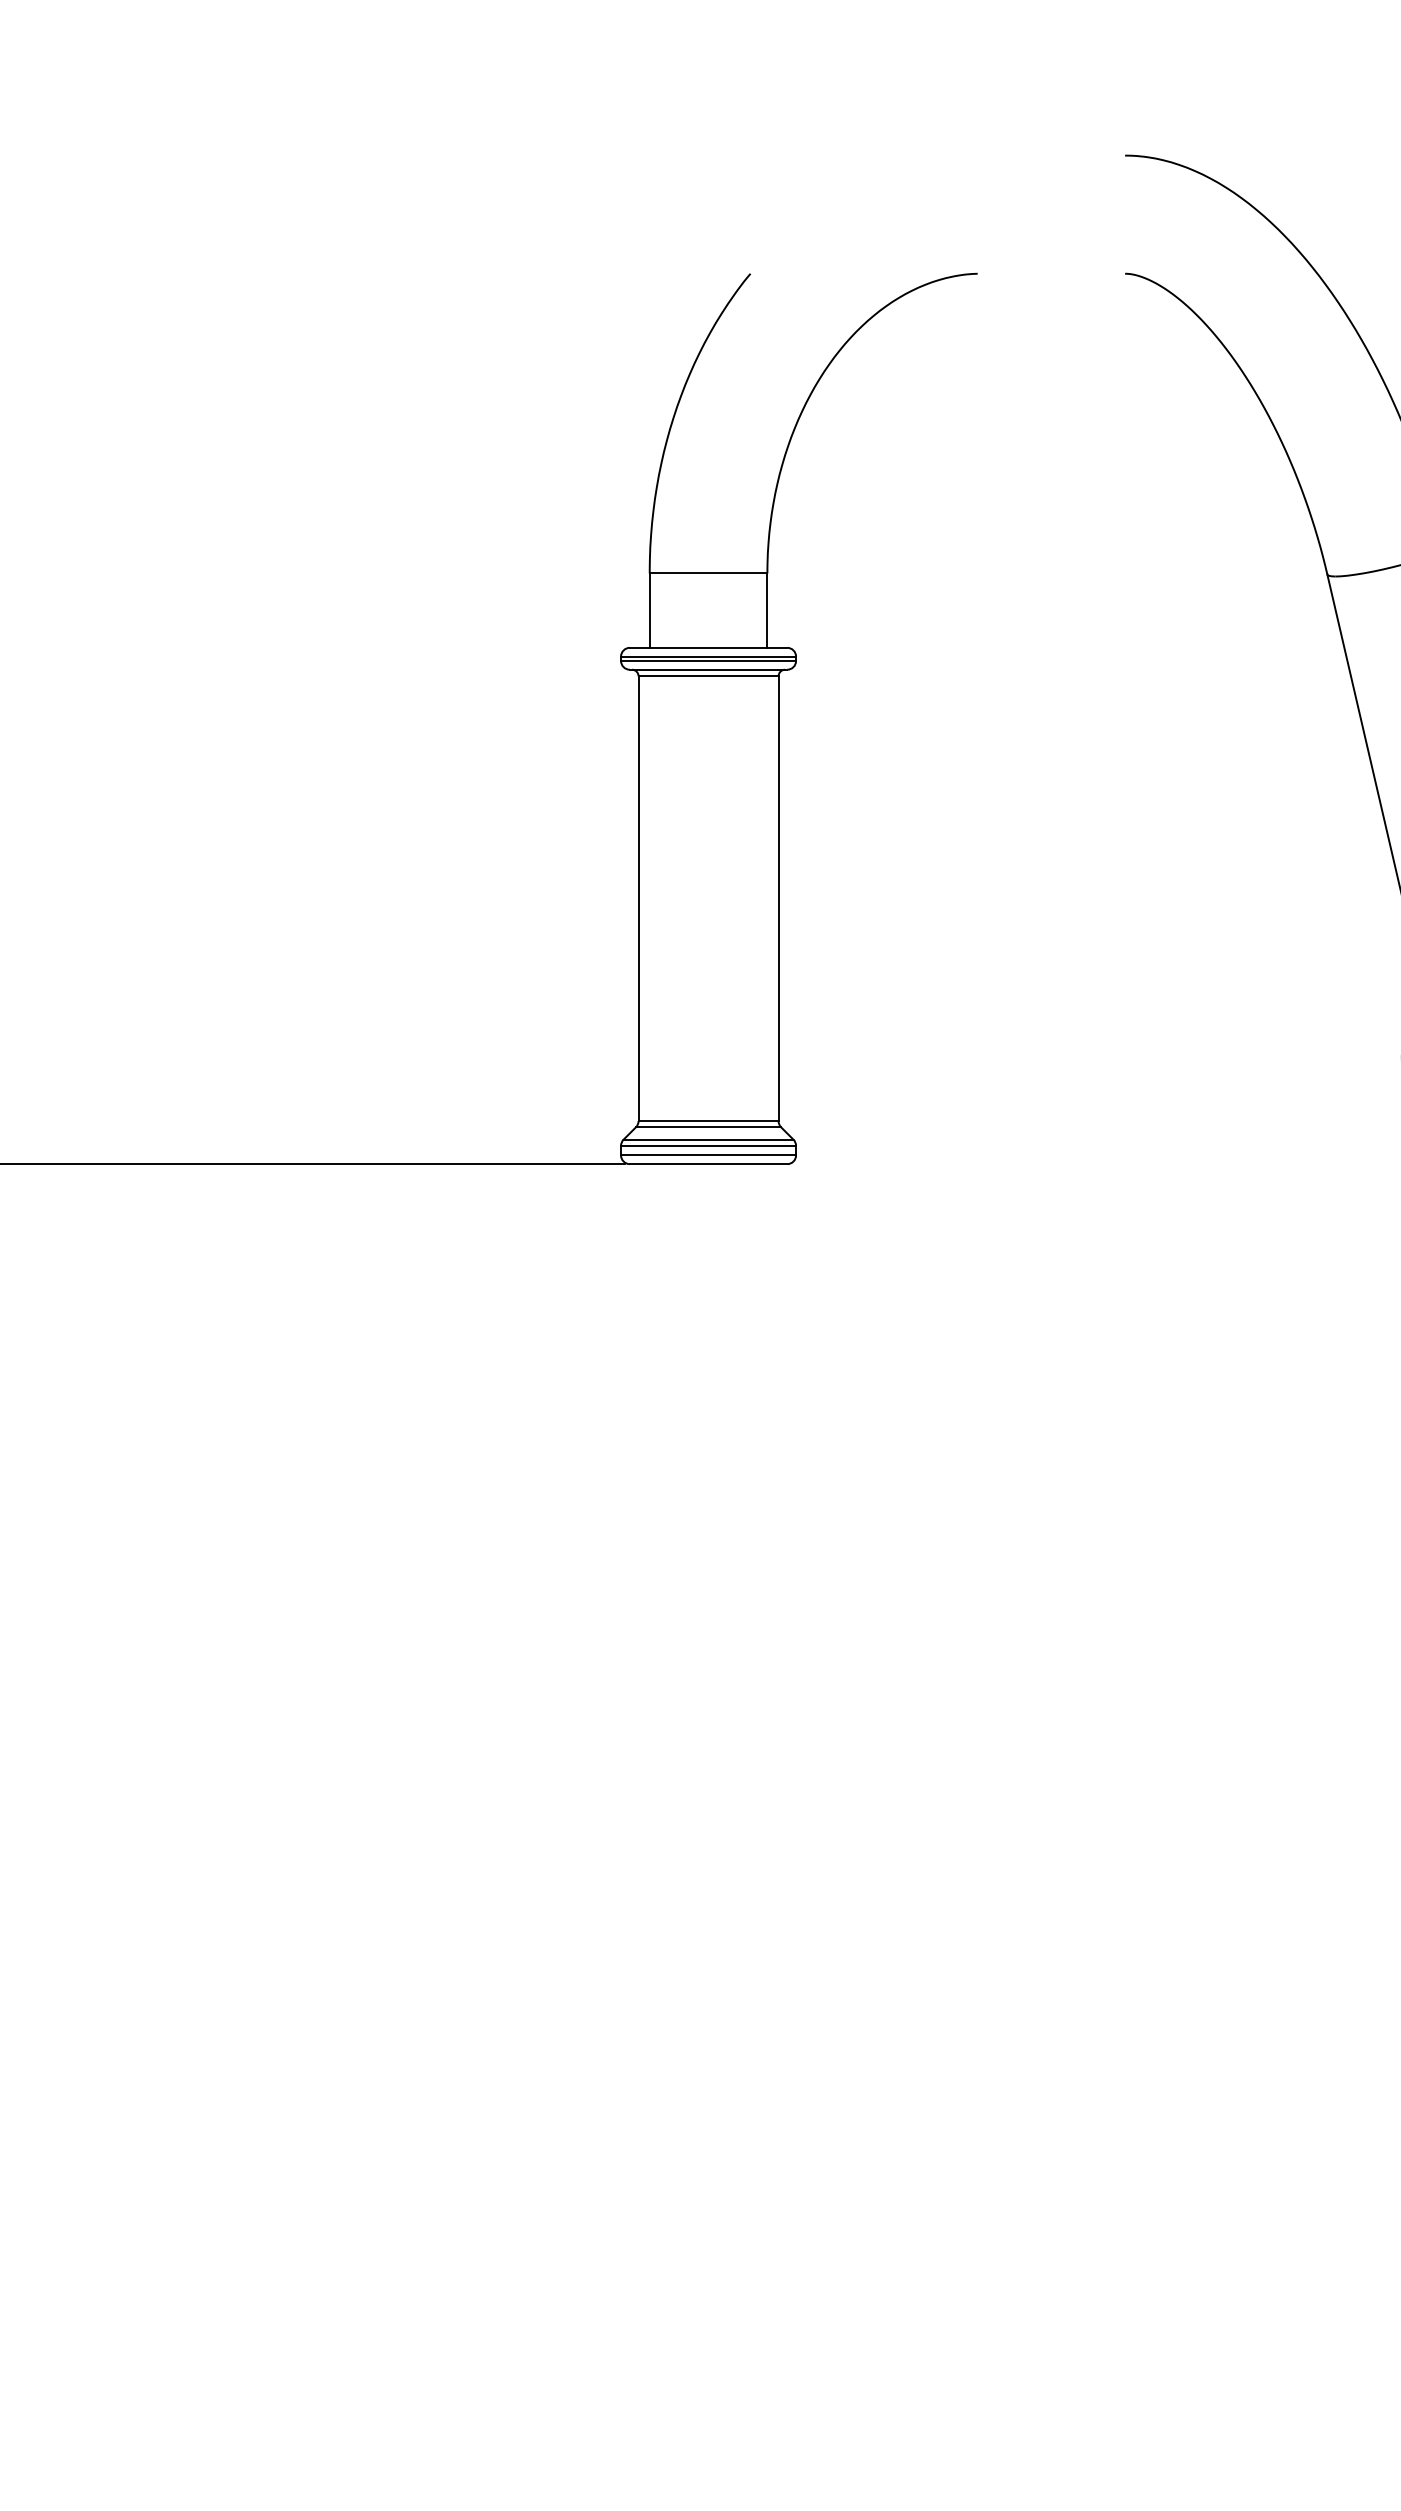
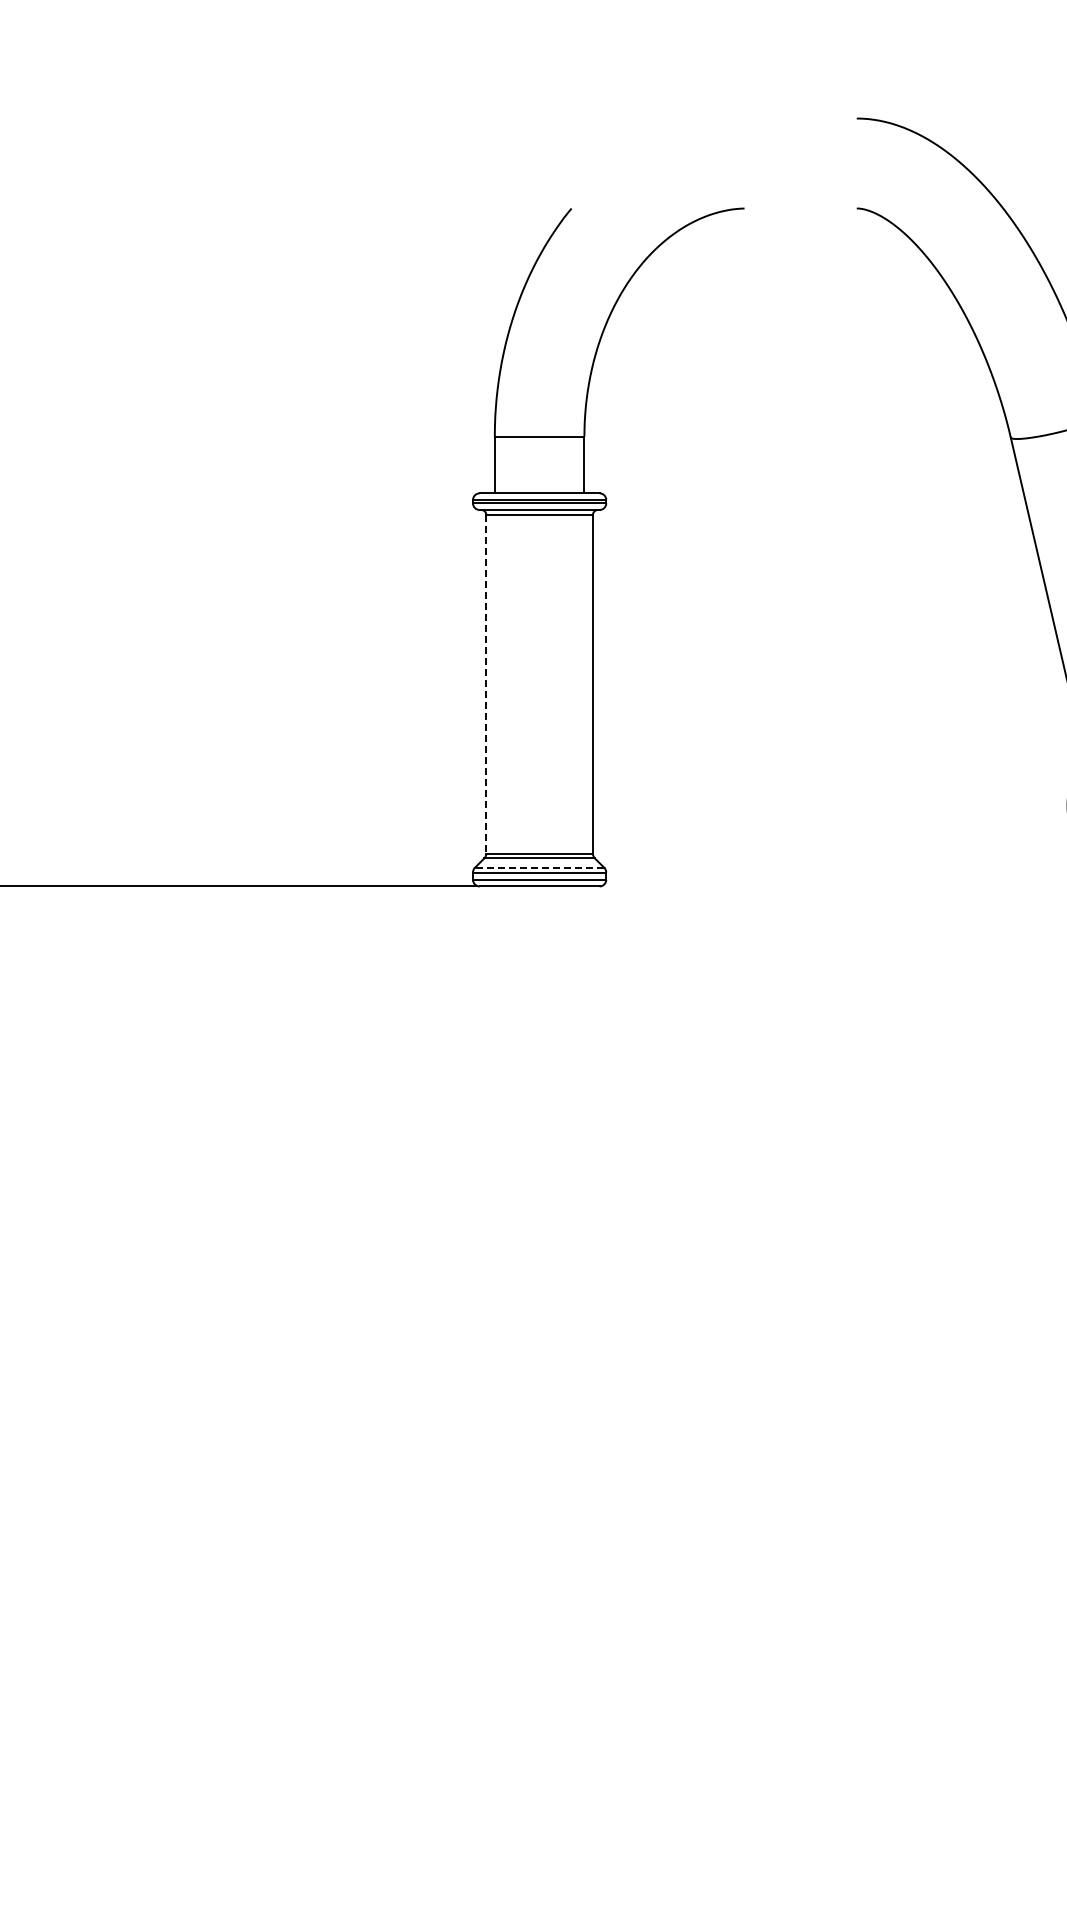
line: (638, 898) -> (486, 684), solid -> dashed
line: (708, 1139) -> (539, 867), solid -> dashed

